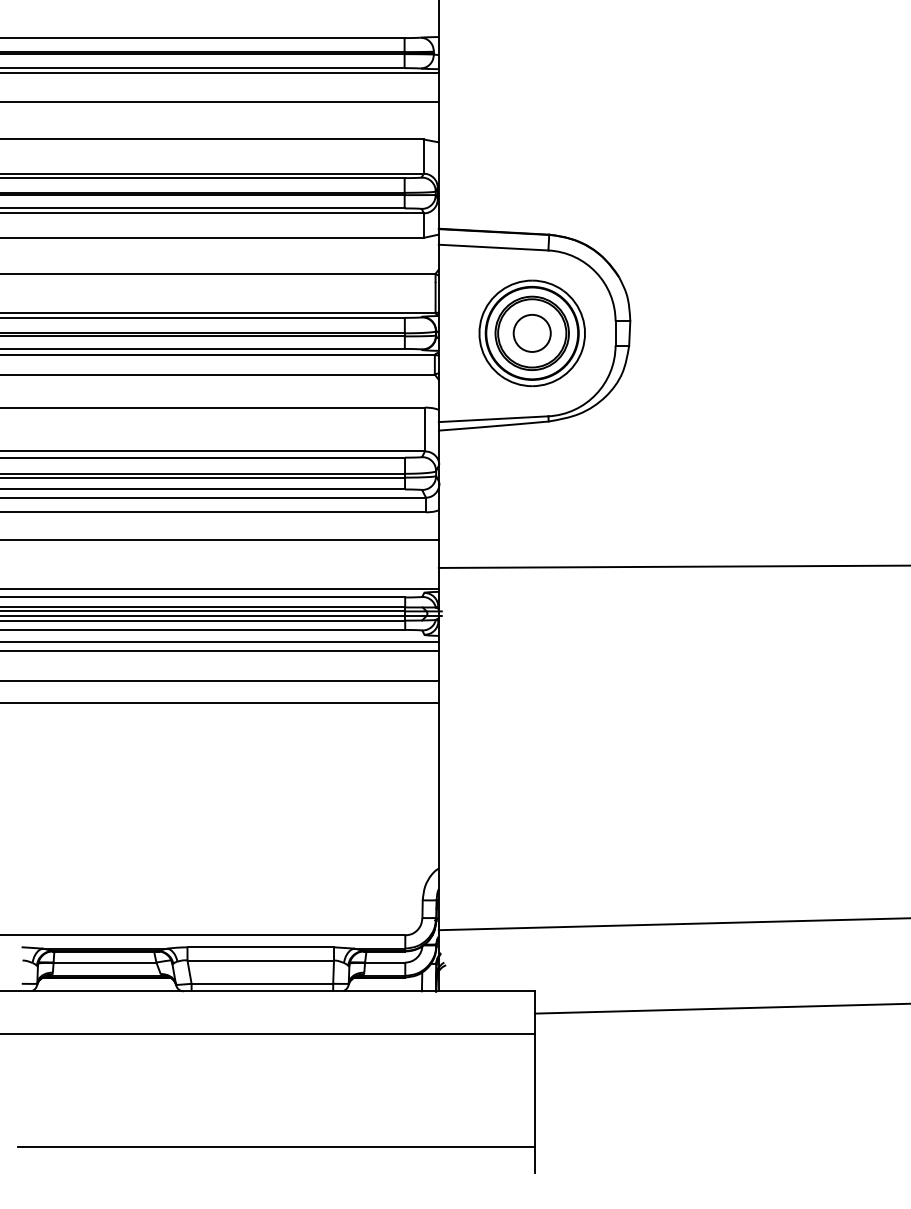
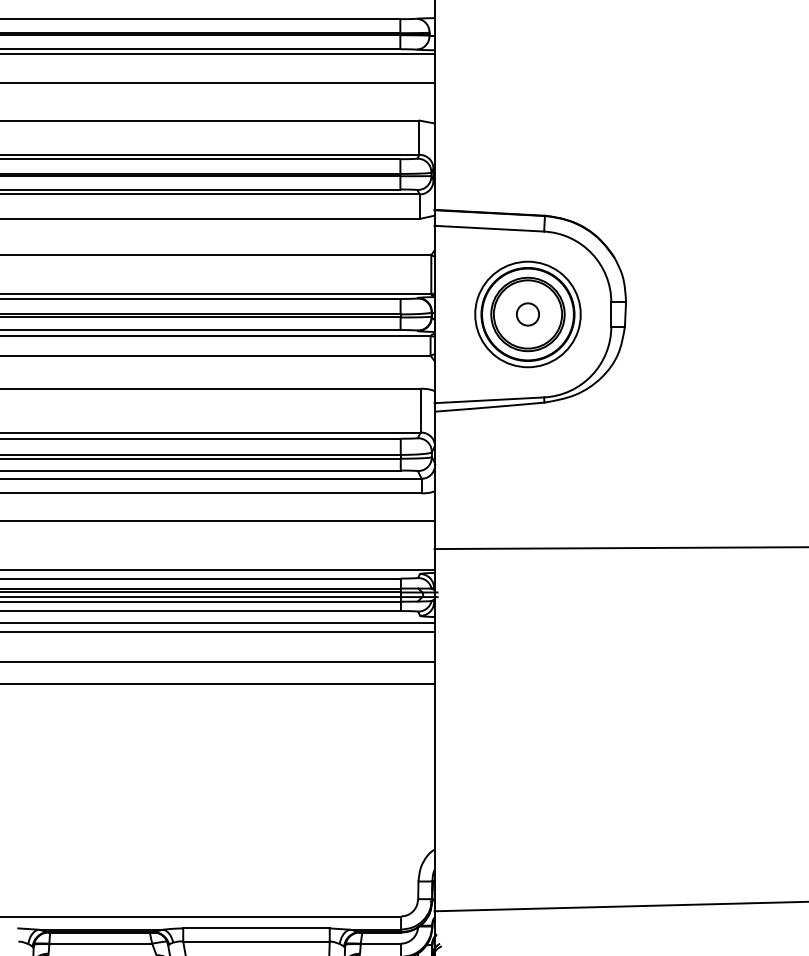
circle: (531, 332) -> (527, 313), size x0.6

